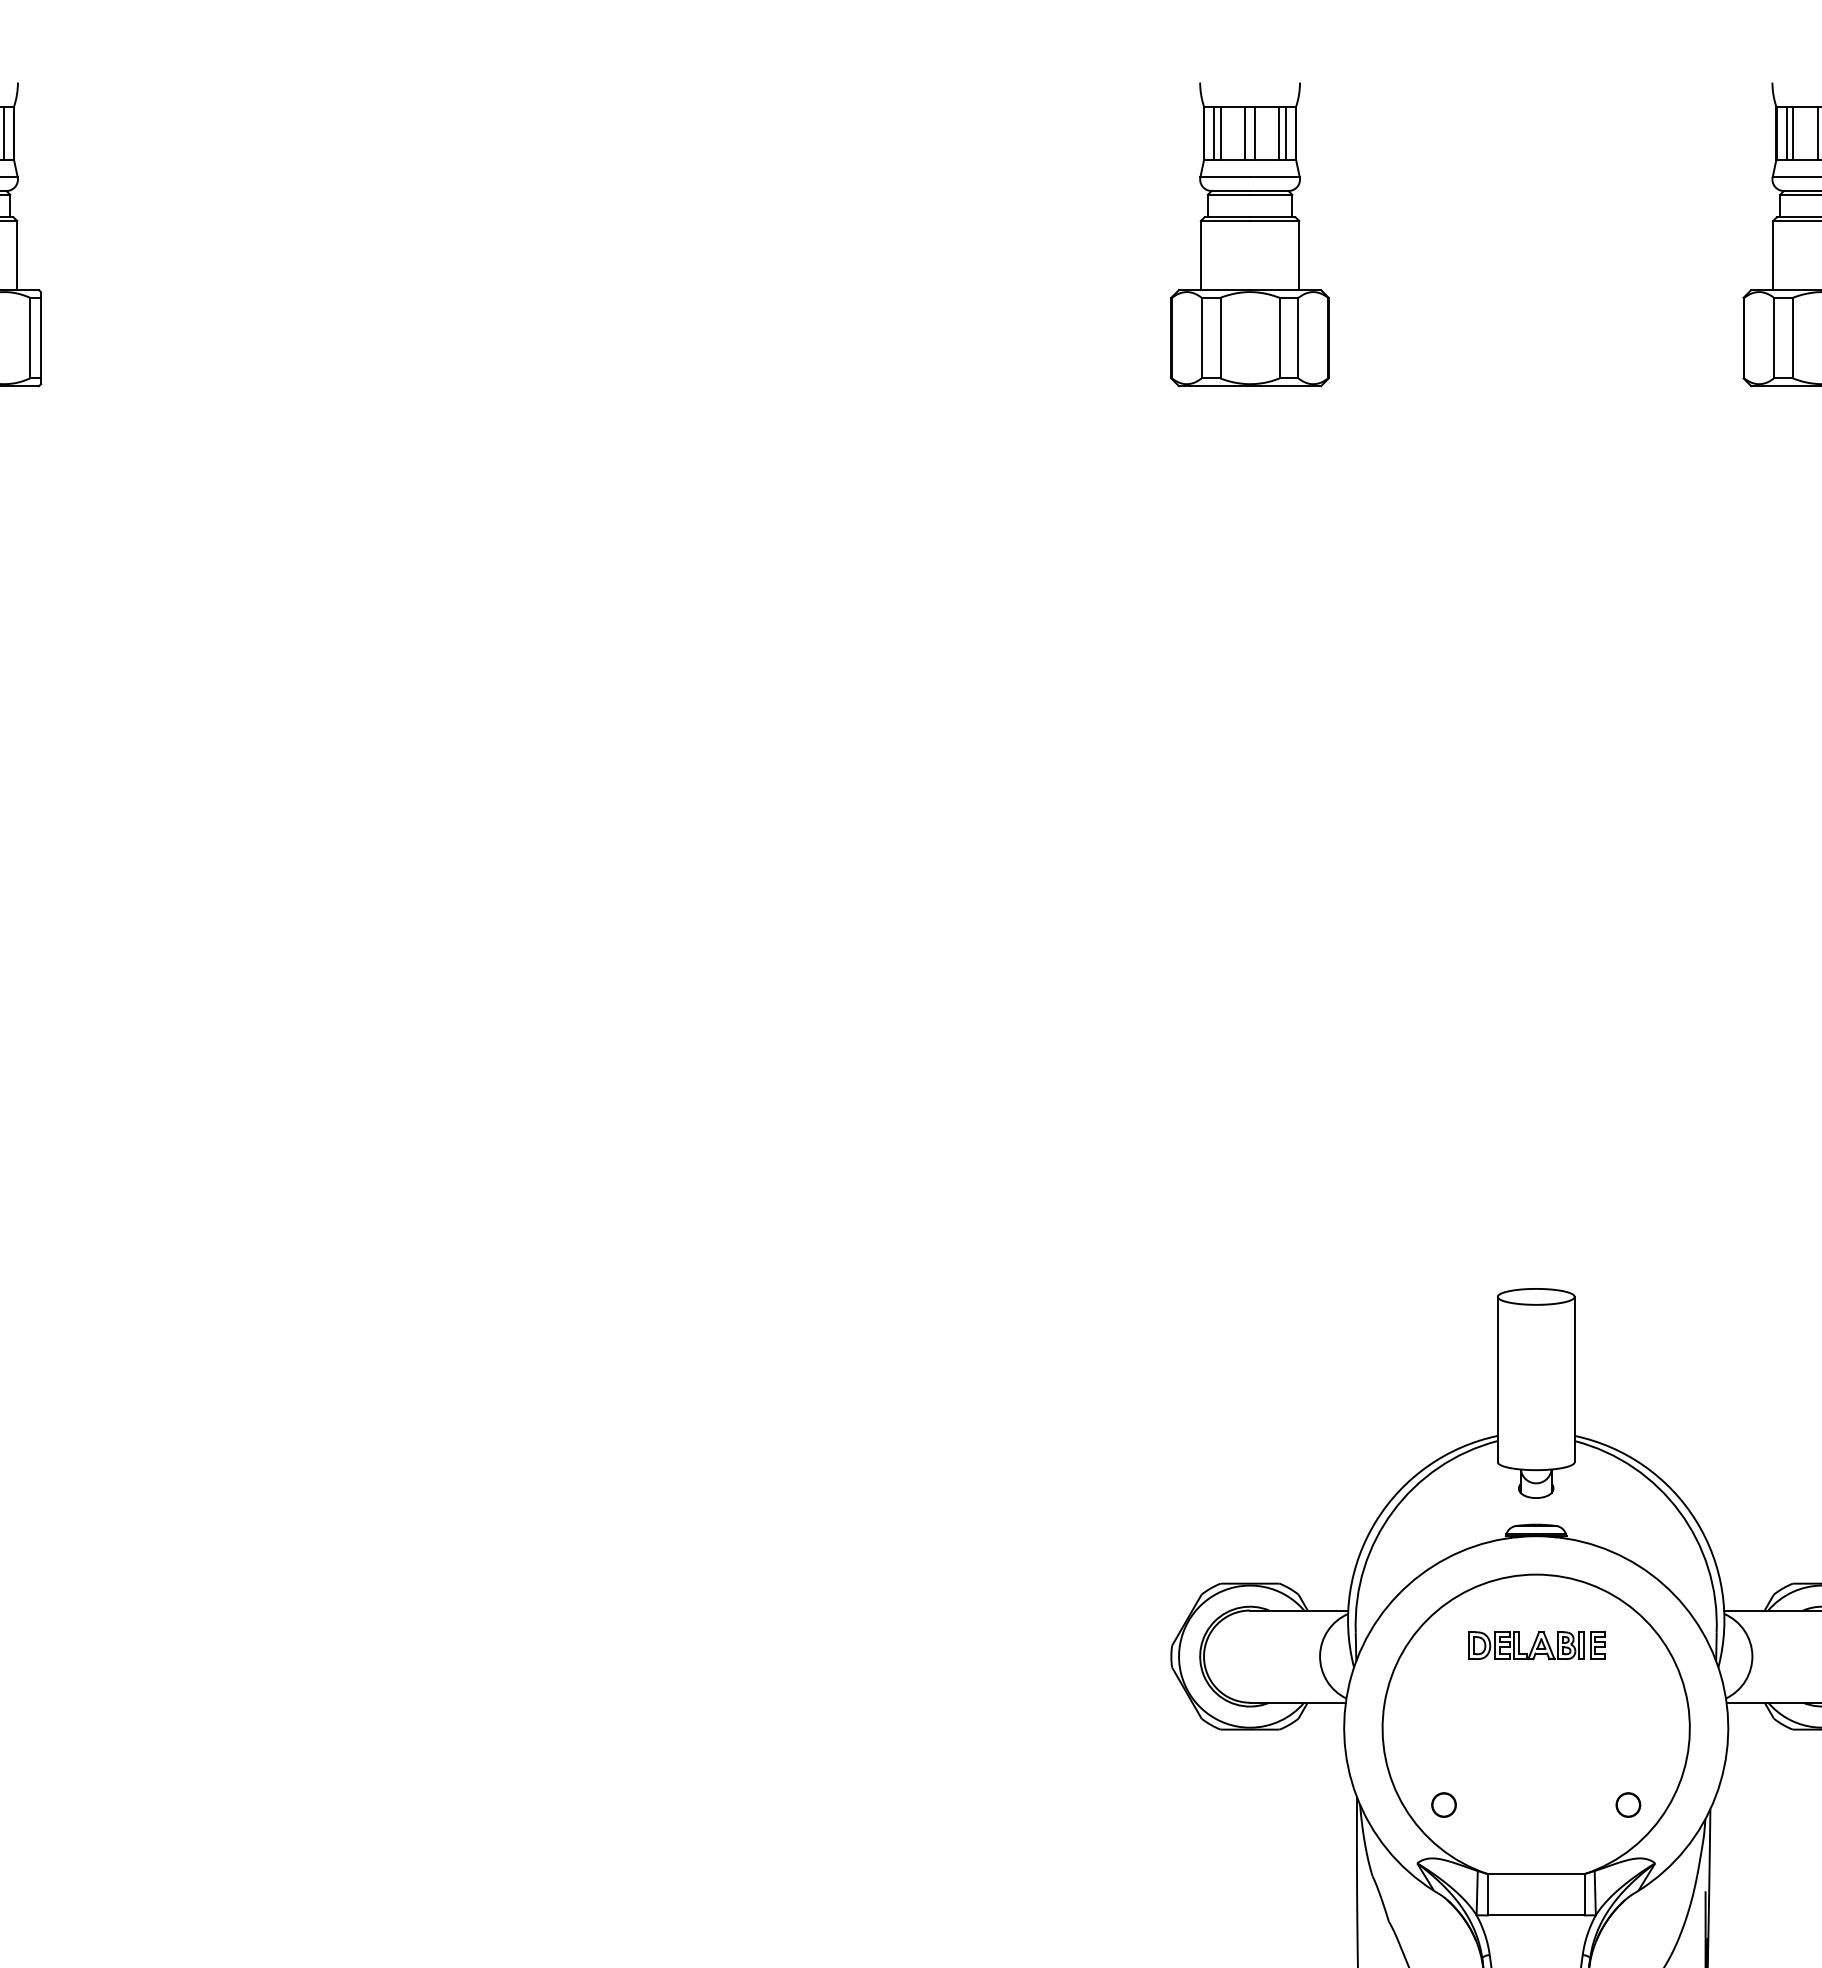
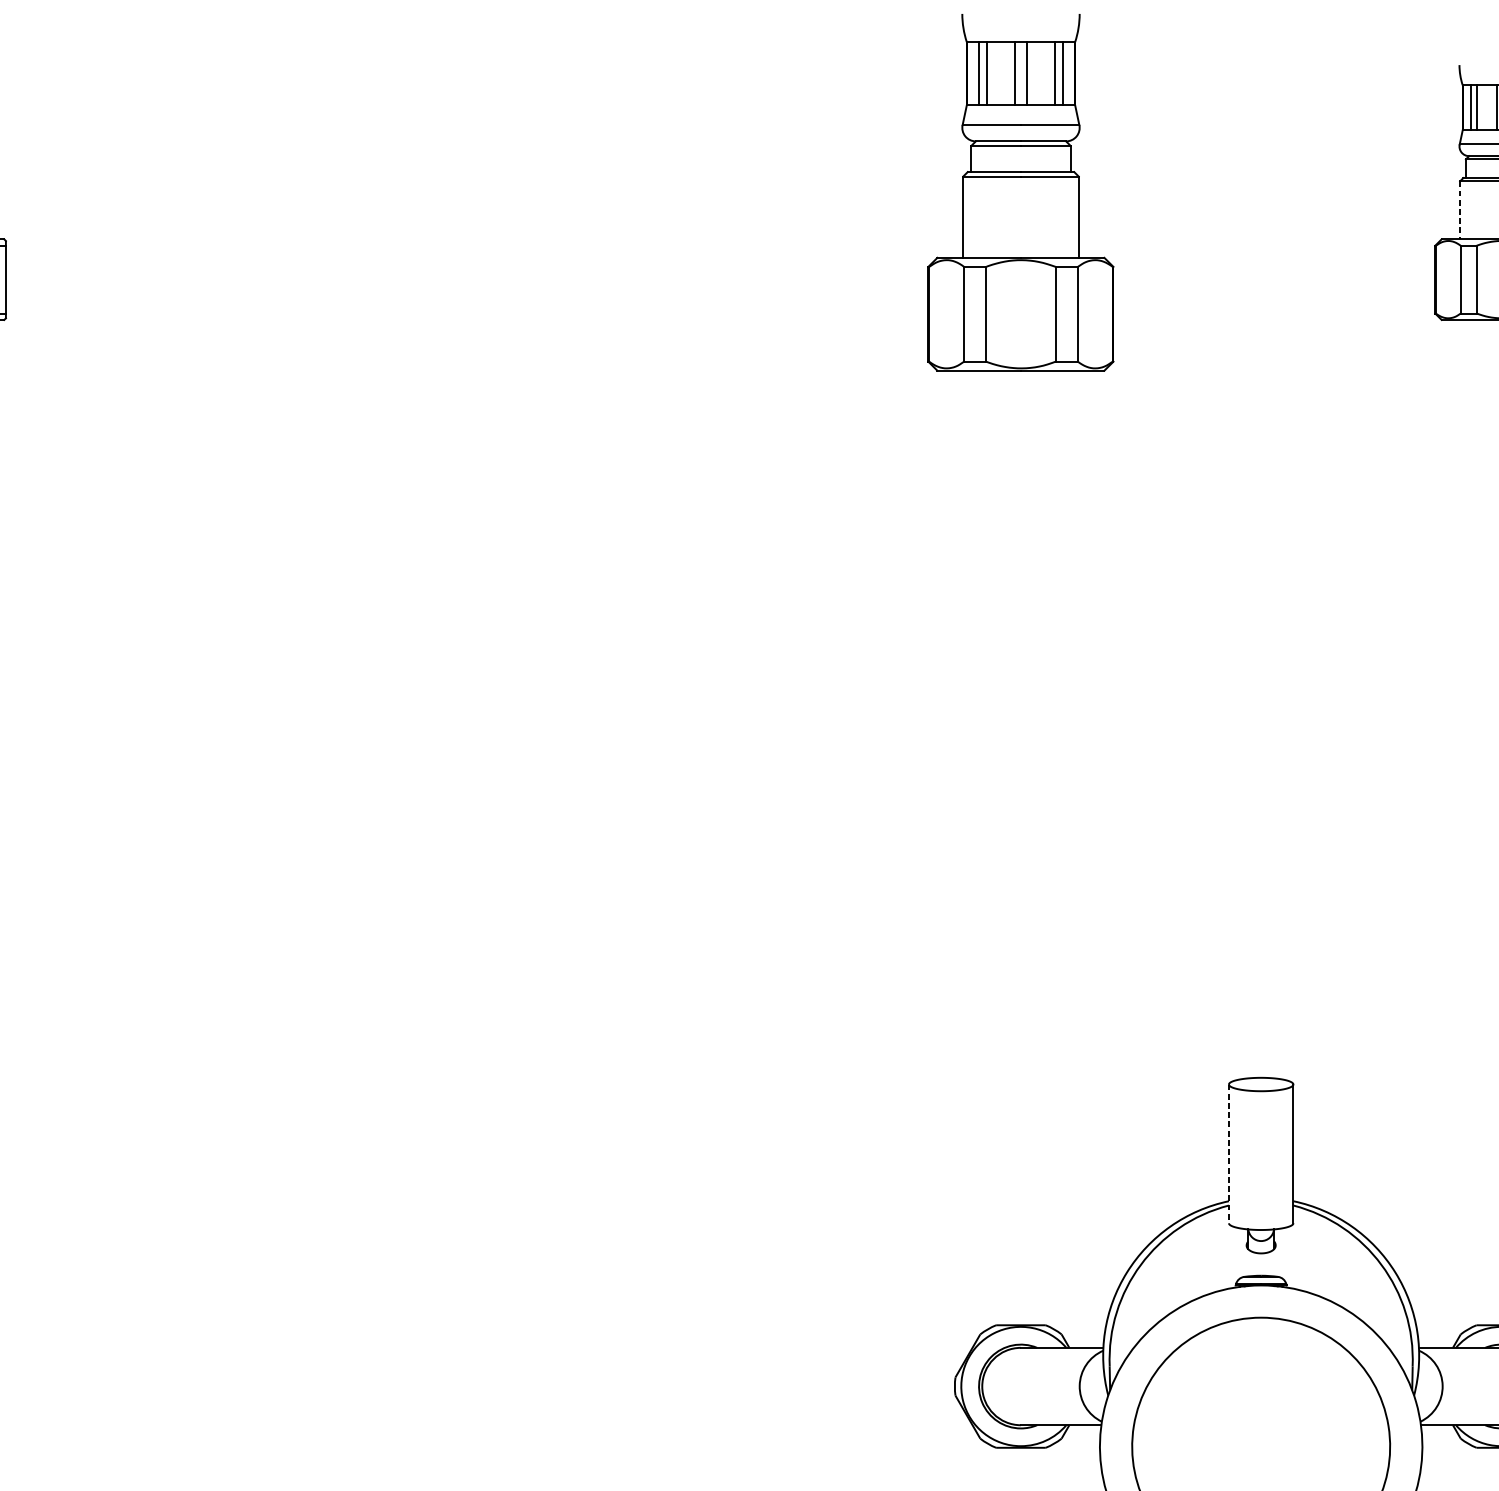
part: (1249, 234) -> (1020, 192), size x1.4
line: (1773, 255) -> (1460, 210), solid -> dashed
line: (1497, 1379) -> (1228, 1153), solid -> dashed
part: (1536, 1645) -> (1261, 1377), removed

